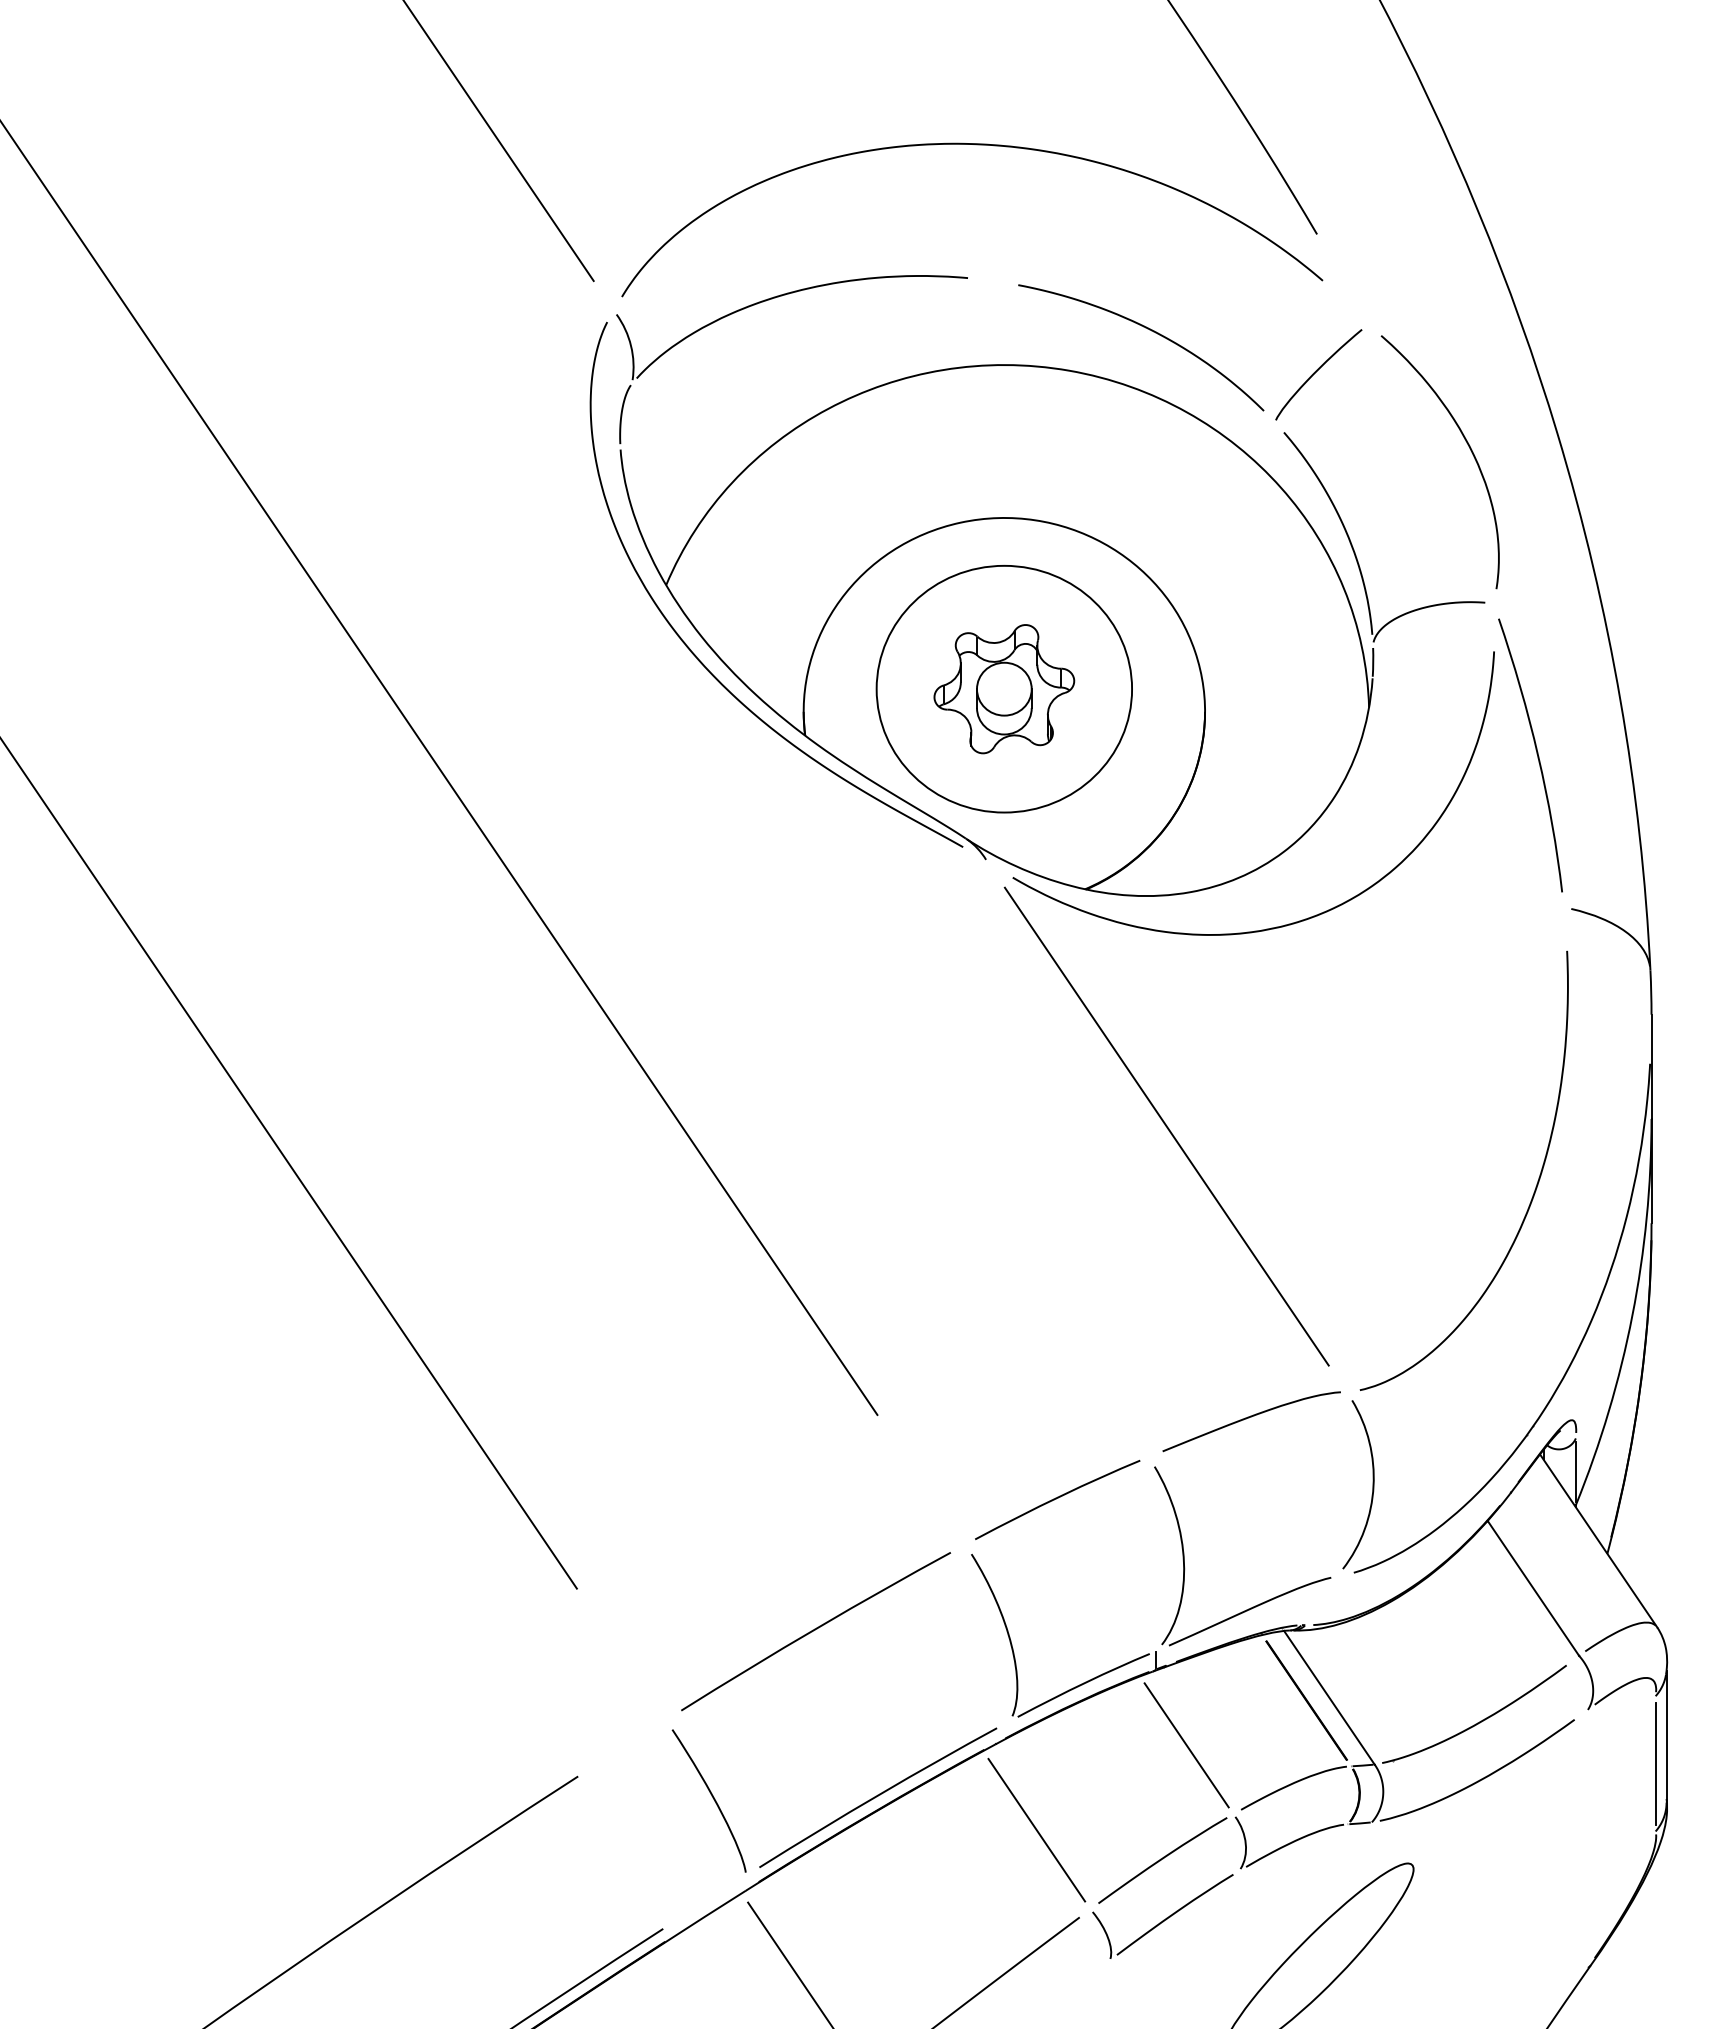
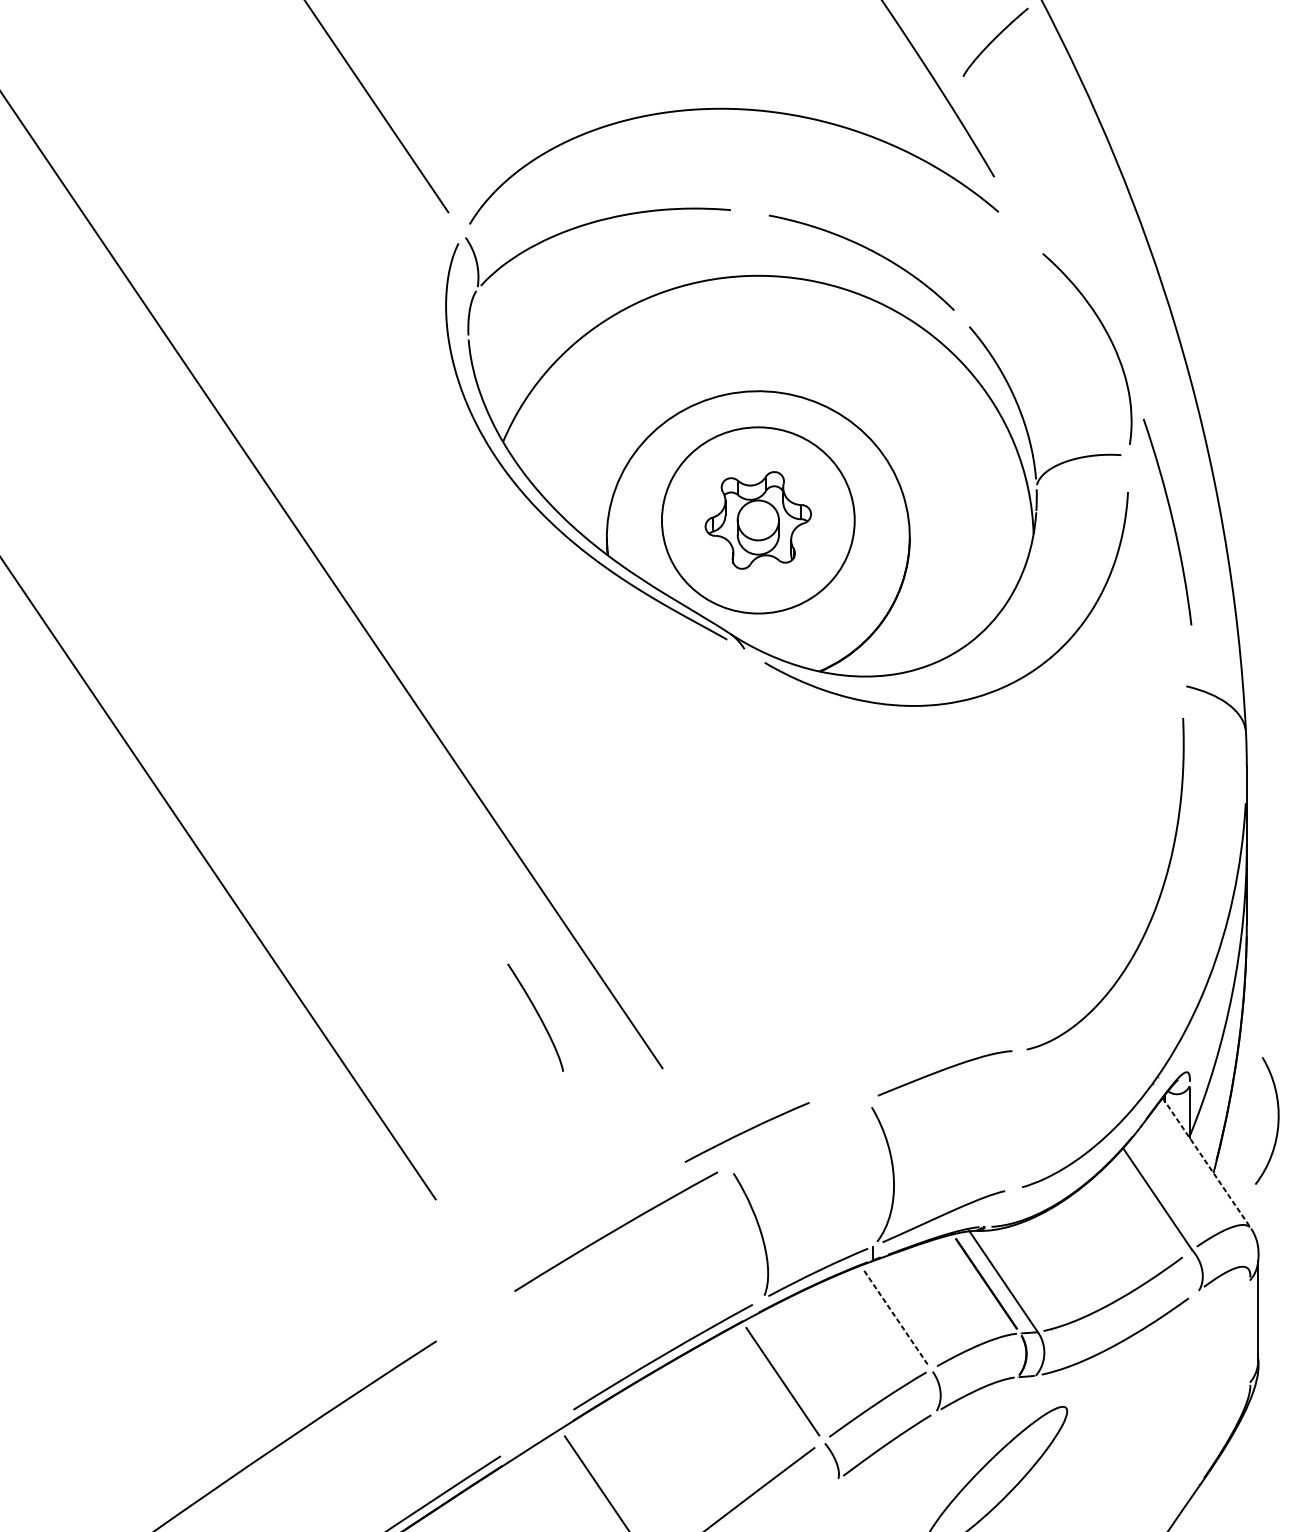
curve: (1316, 372) -> (993, 40), moved
curve: (1536, 754) -> (1172, 521), moved
line: (1166, 1126) -> (880, 850), removed
curve: (1372, 1484) -> (1277, 1120), moved
curve: (1057, 1498) -> (747, 1131), moved
line: (1598, 1541) -> (1206, 1163), solid -> dashed
line: (1186, 1745) -> (895, 1317), solid -> dashed
line: (1655, 1763) -> (1249, 1331), removed
curve: (712, 1798) -> (538, 1015), moved

